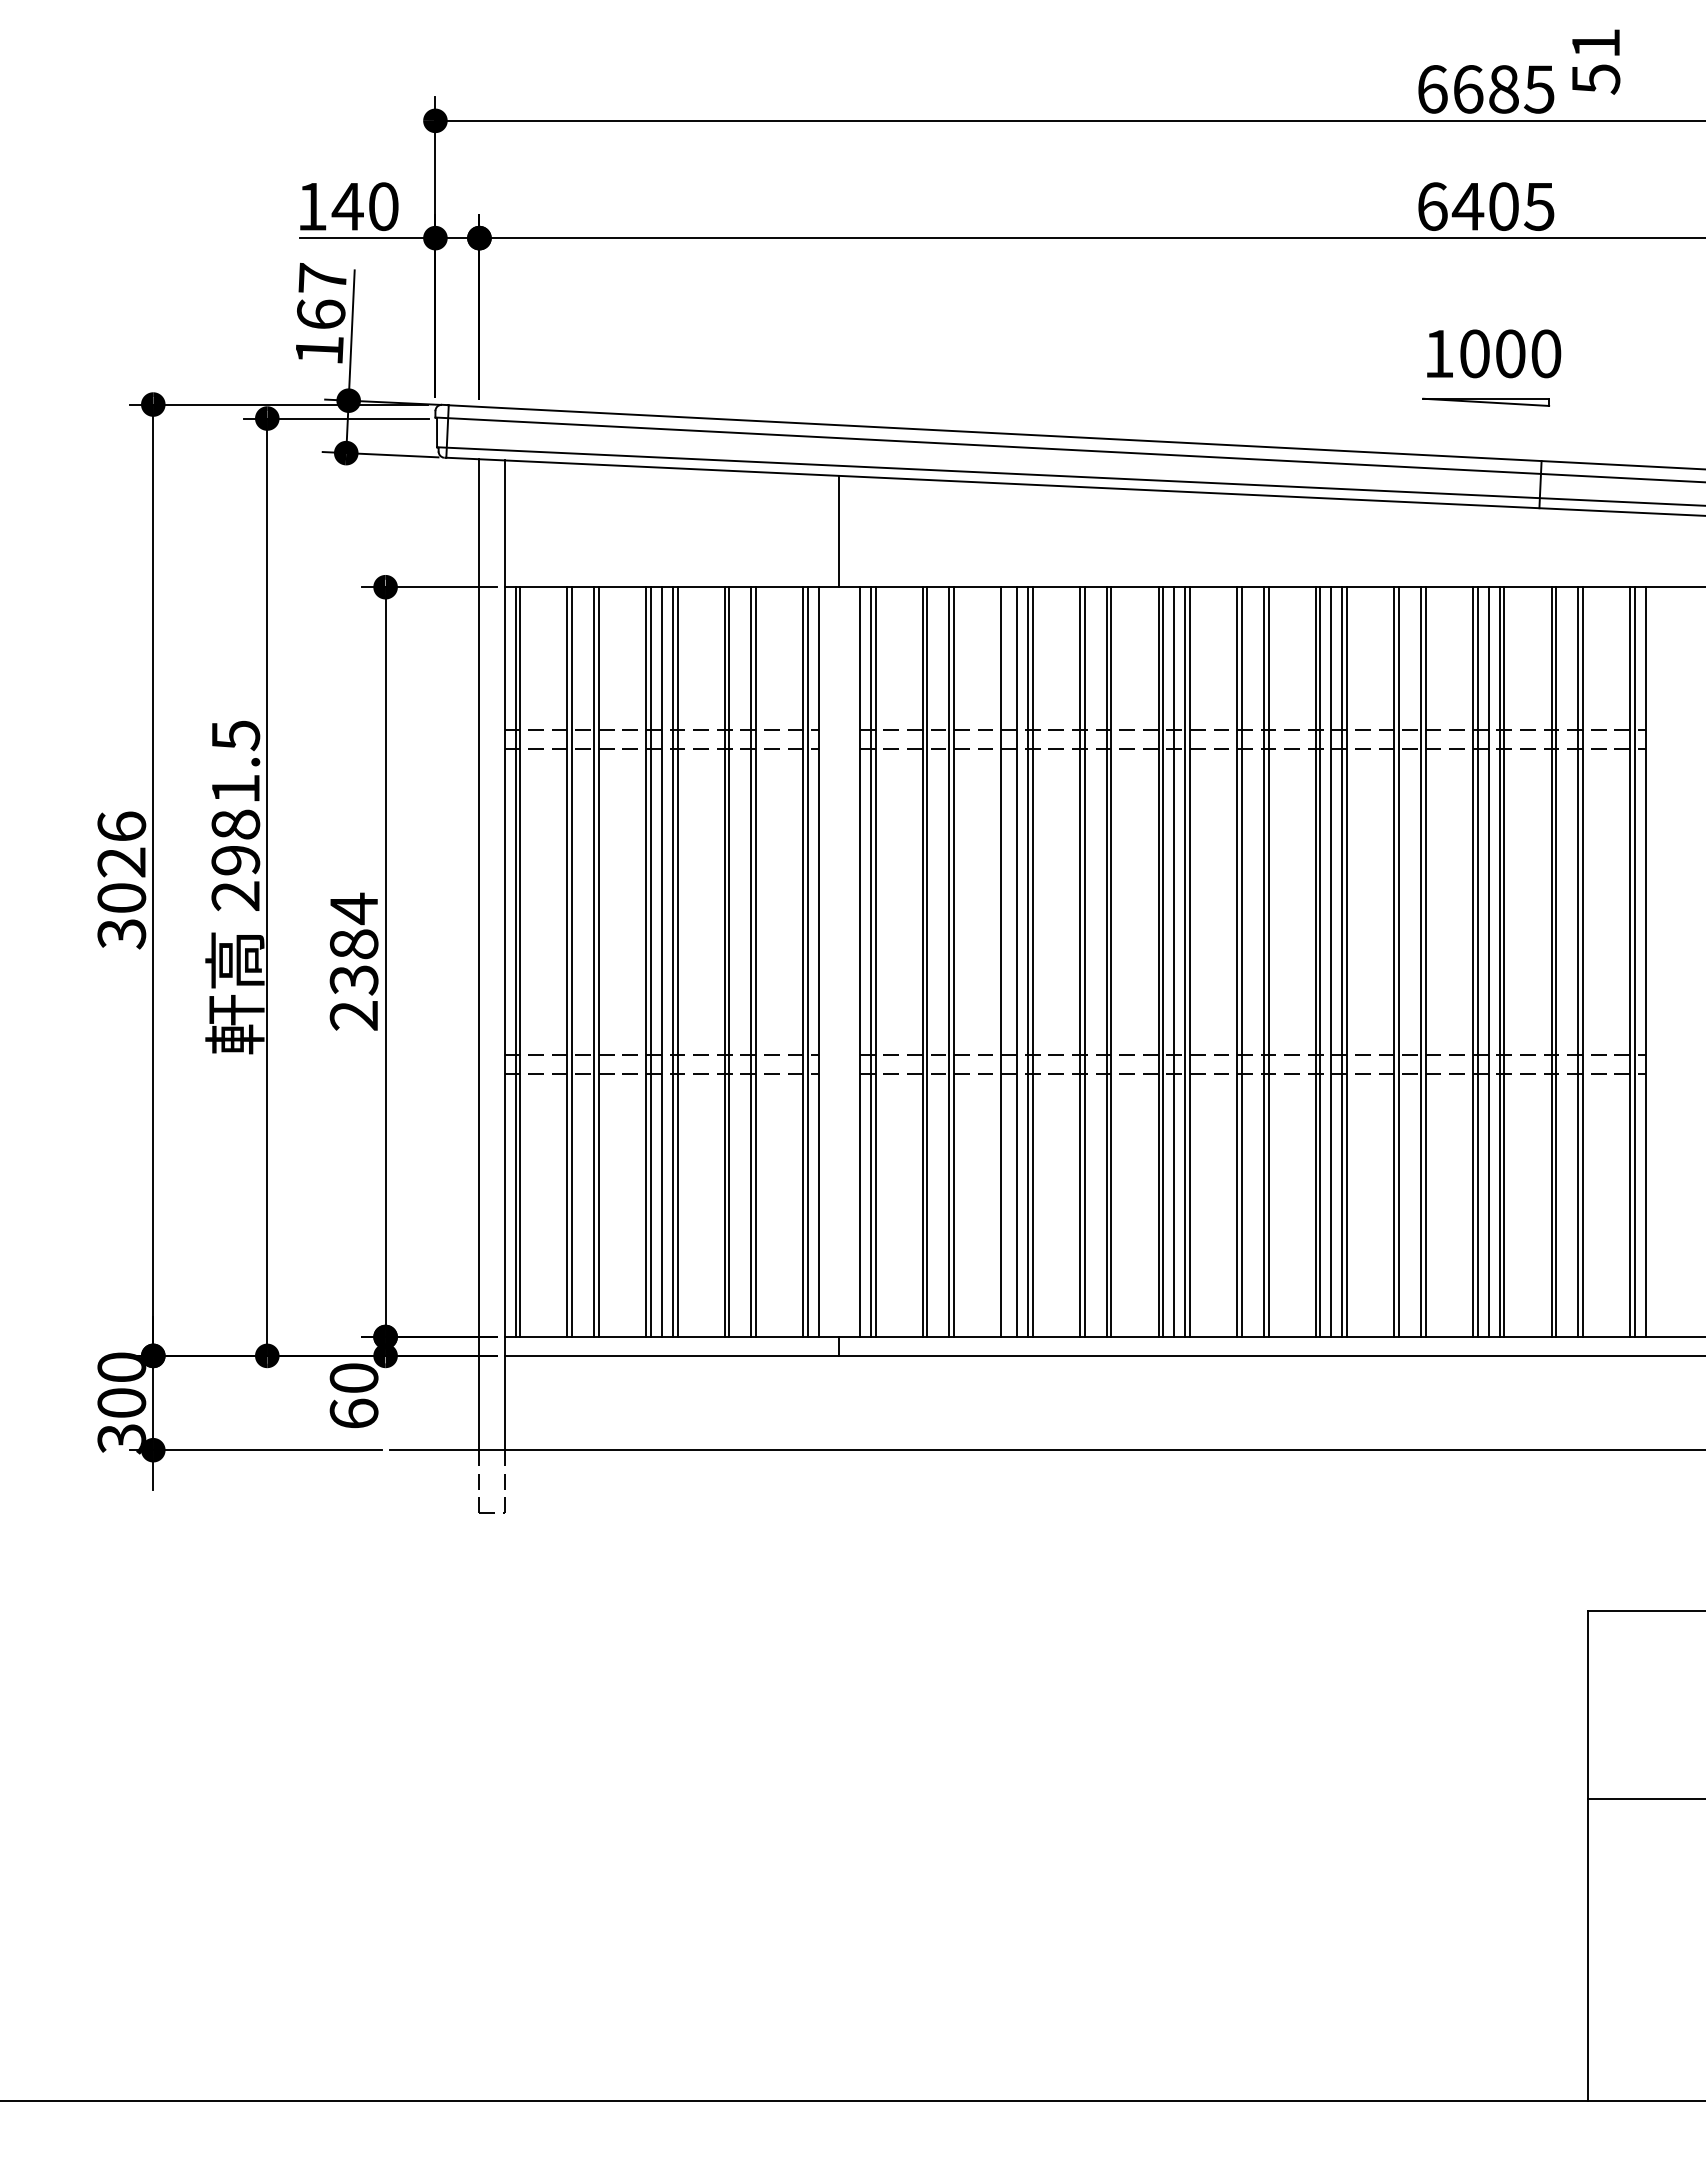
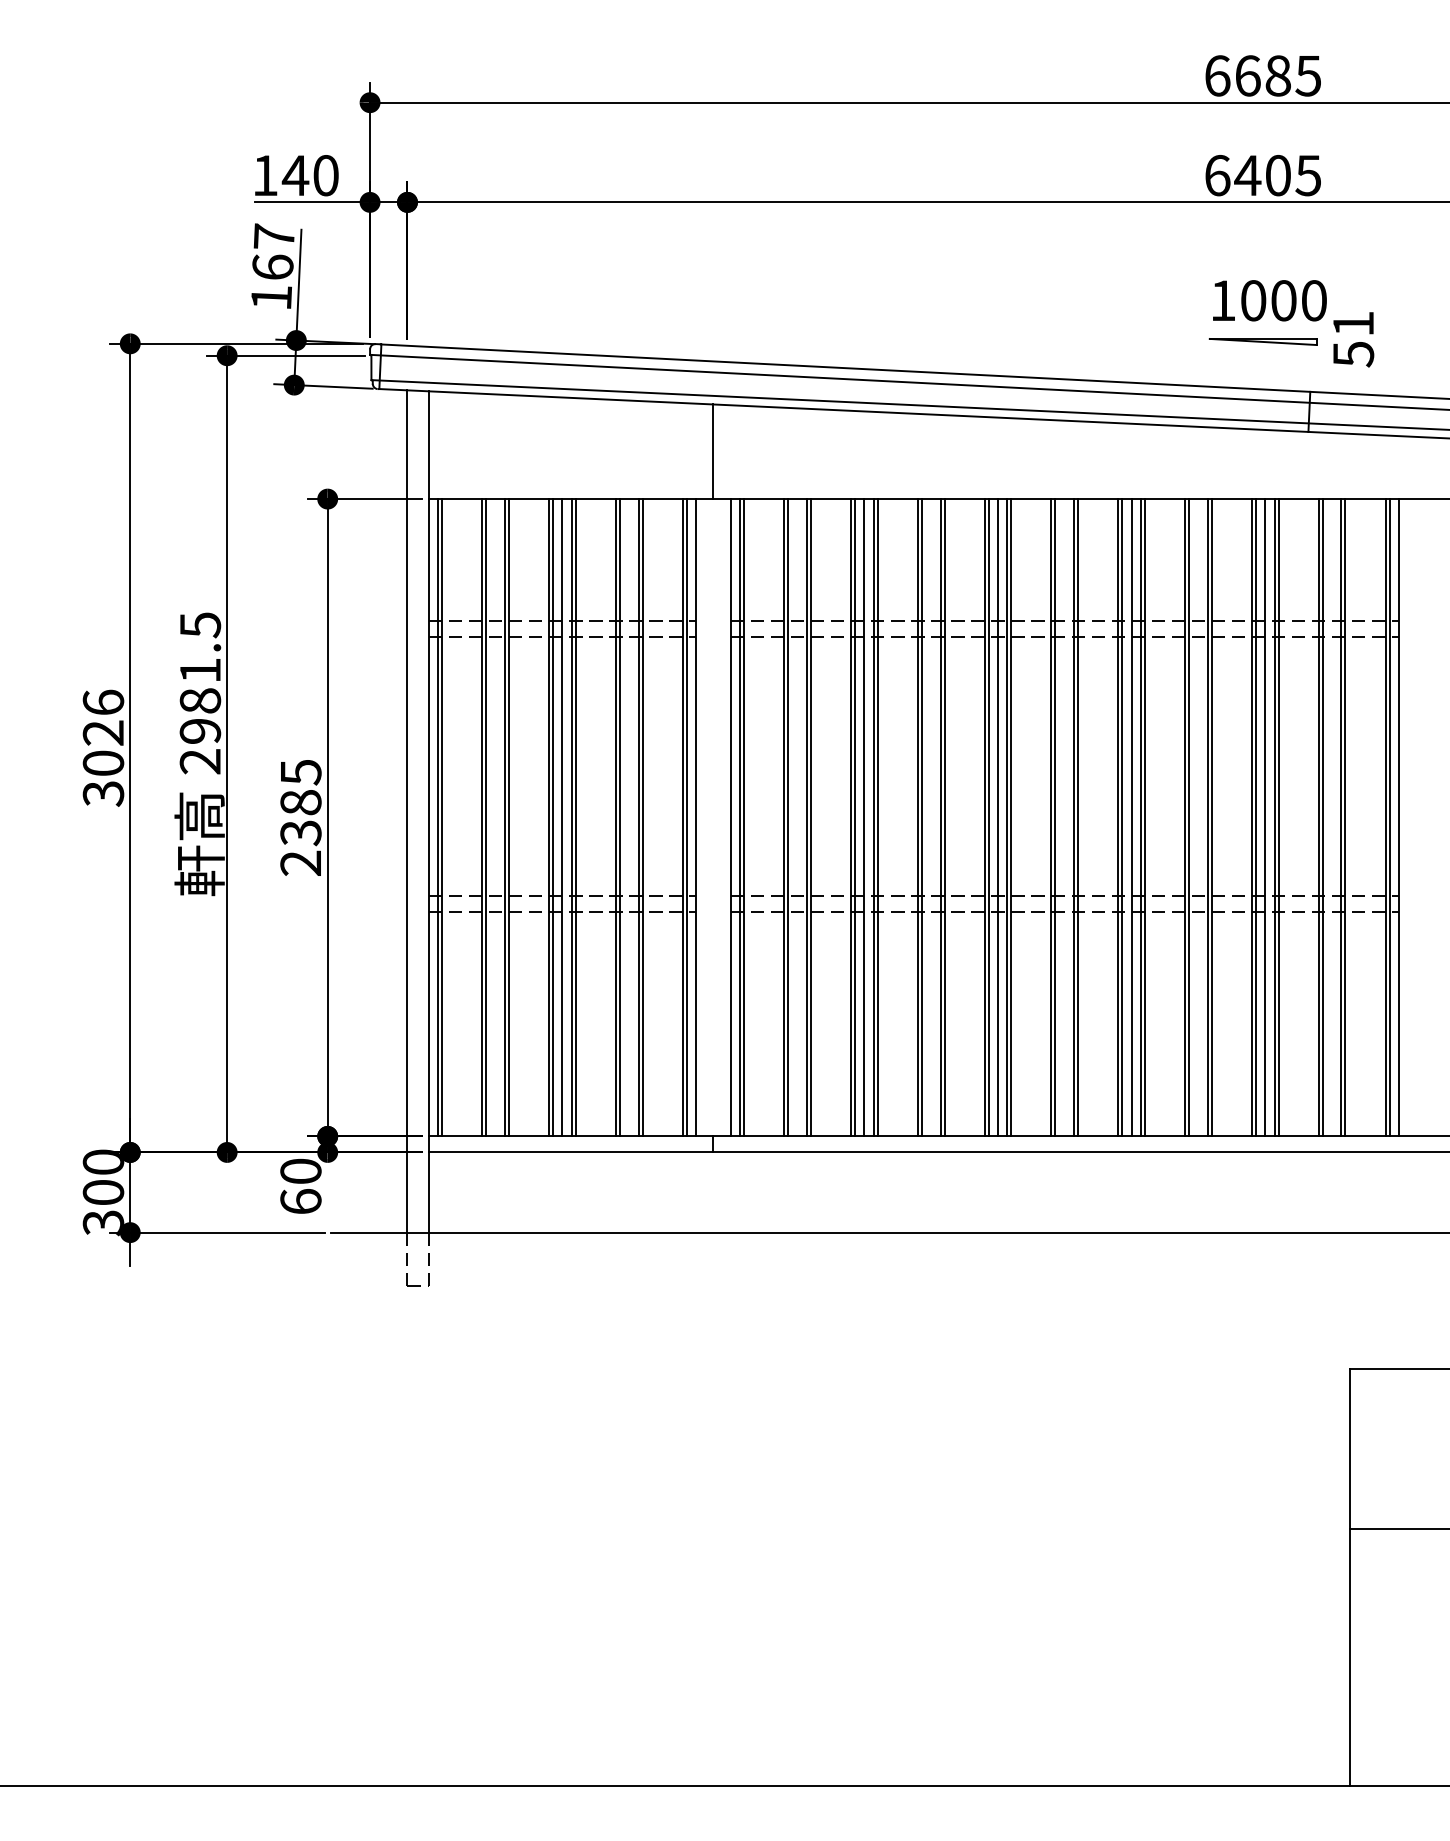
text: (1595, 61) -> (1353, 339), moved
text: (354, 908) -> (301, 772), 2384 -> 2385
line: (1006, 961) -> (855, 817), added

